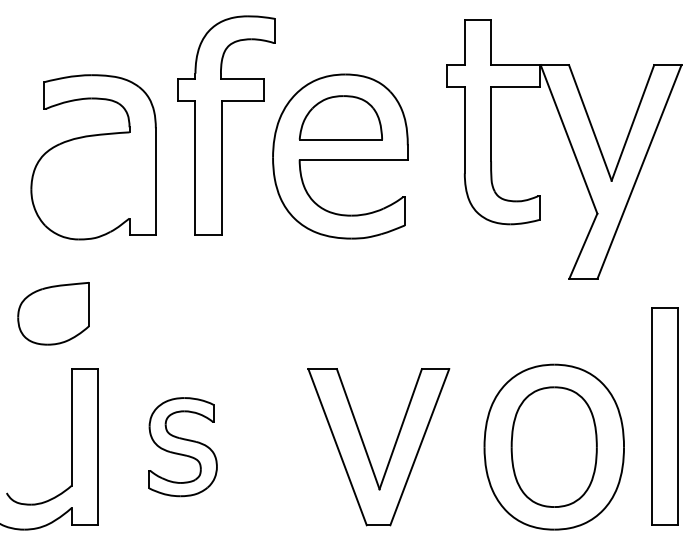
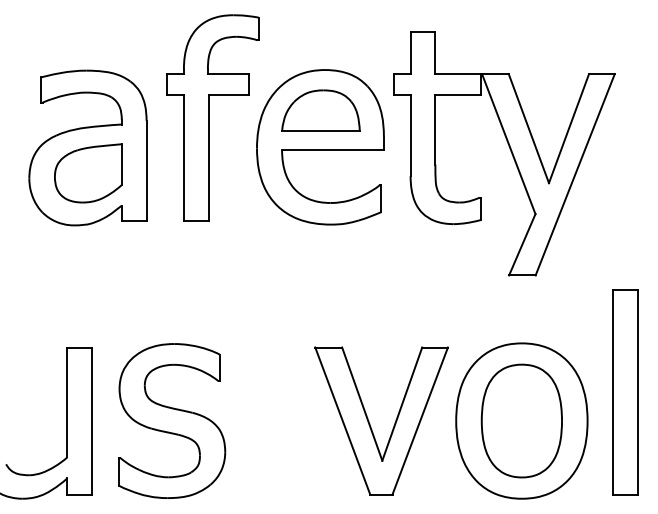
part: (570, 147) -> (510, 151), moved
part: (53, 313) -> (88, 173), moved
part: (183, 446) -> (172, 420), size x1.67
part: (367, 449) -> (370, 423), moved

